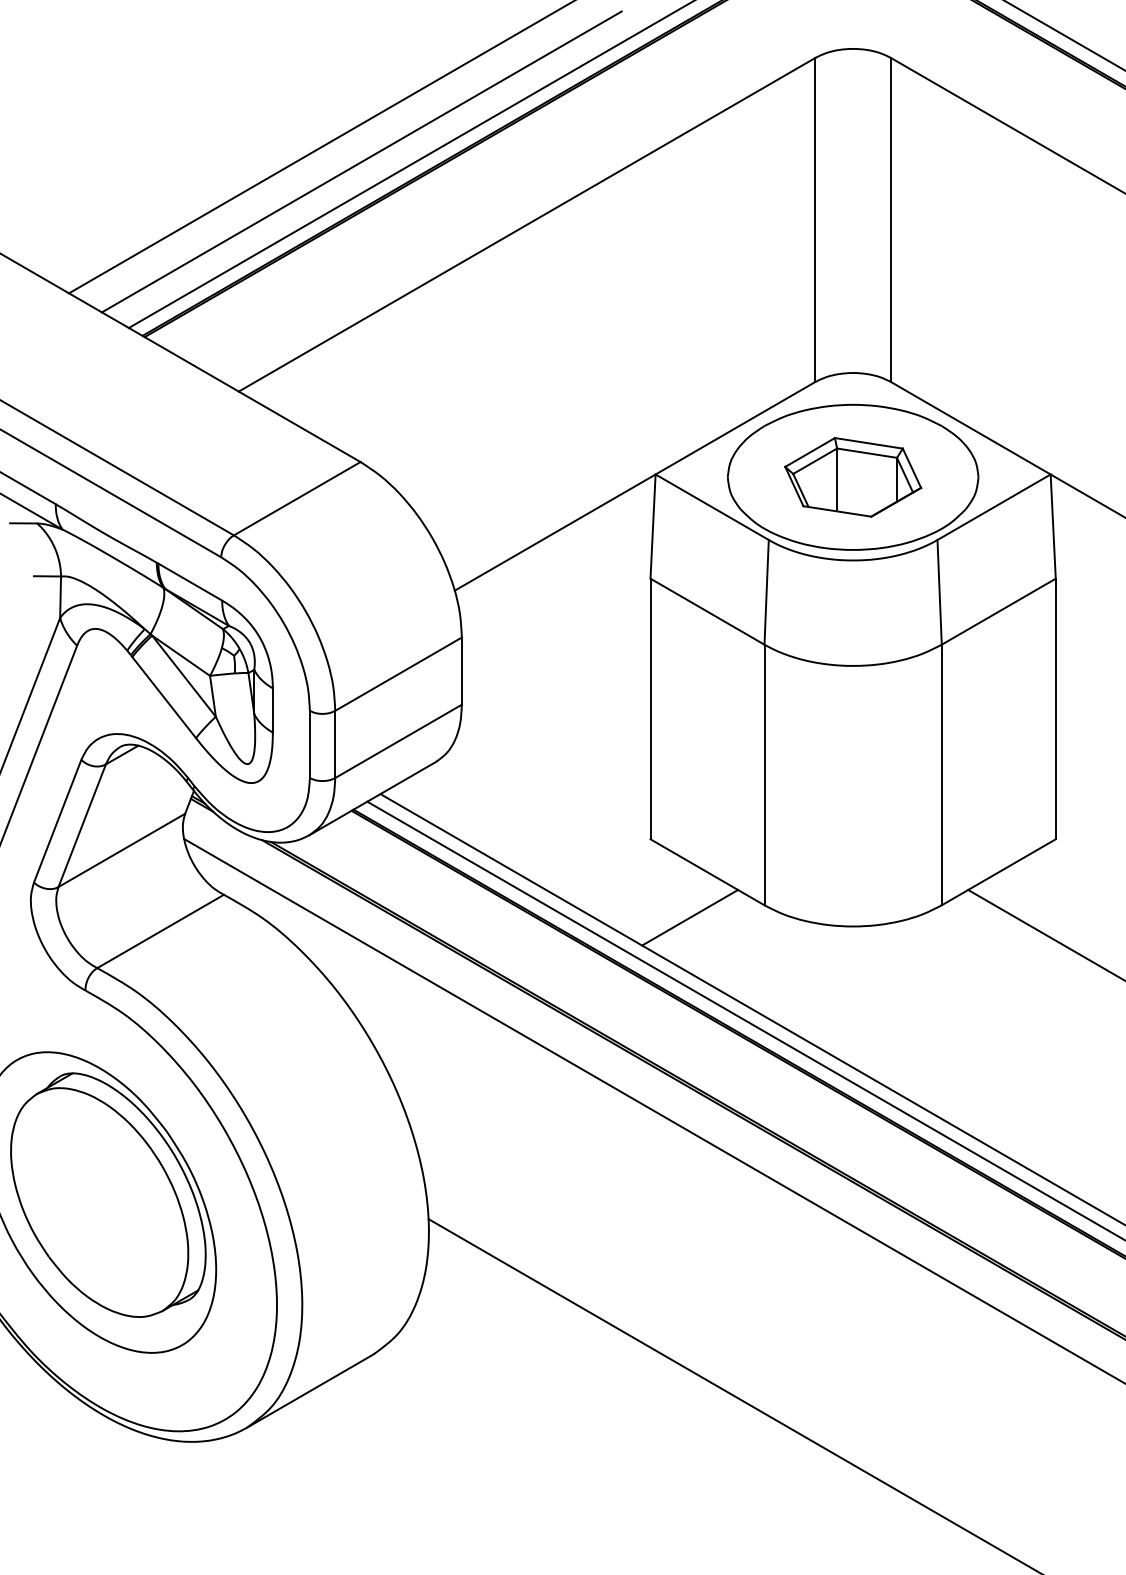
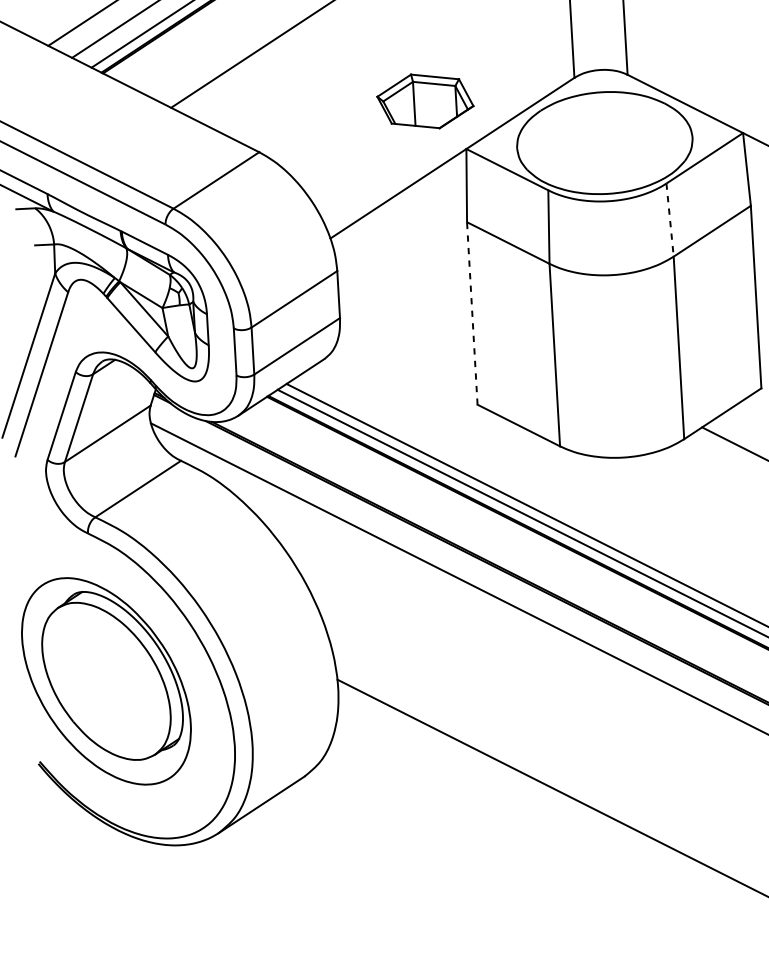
part: (853, 477) -> (425, 101), moved
line: (939, 592) -> (669, 220), solid -> dashed
line: (650, 708) -> (472, 313), solid -> dashed
line: (690, 917) -> (508, 457), removed

